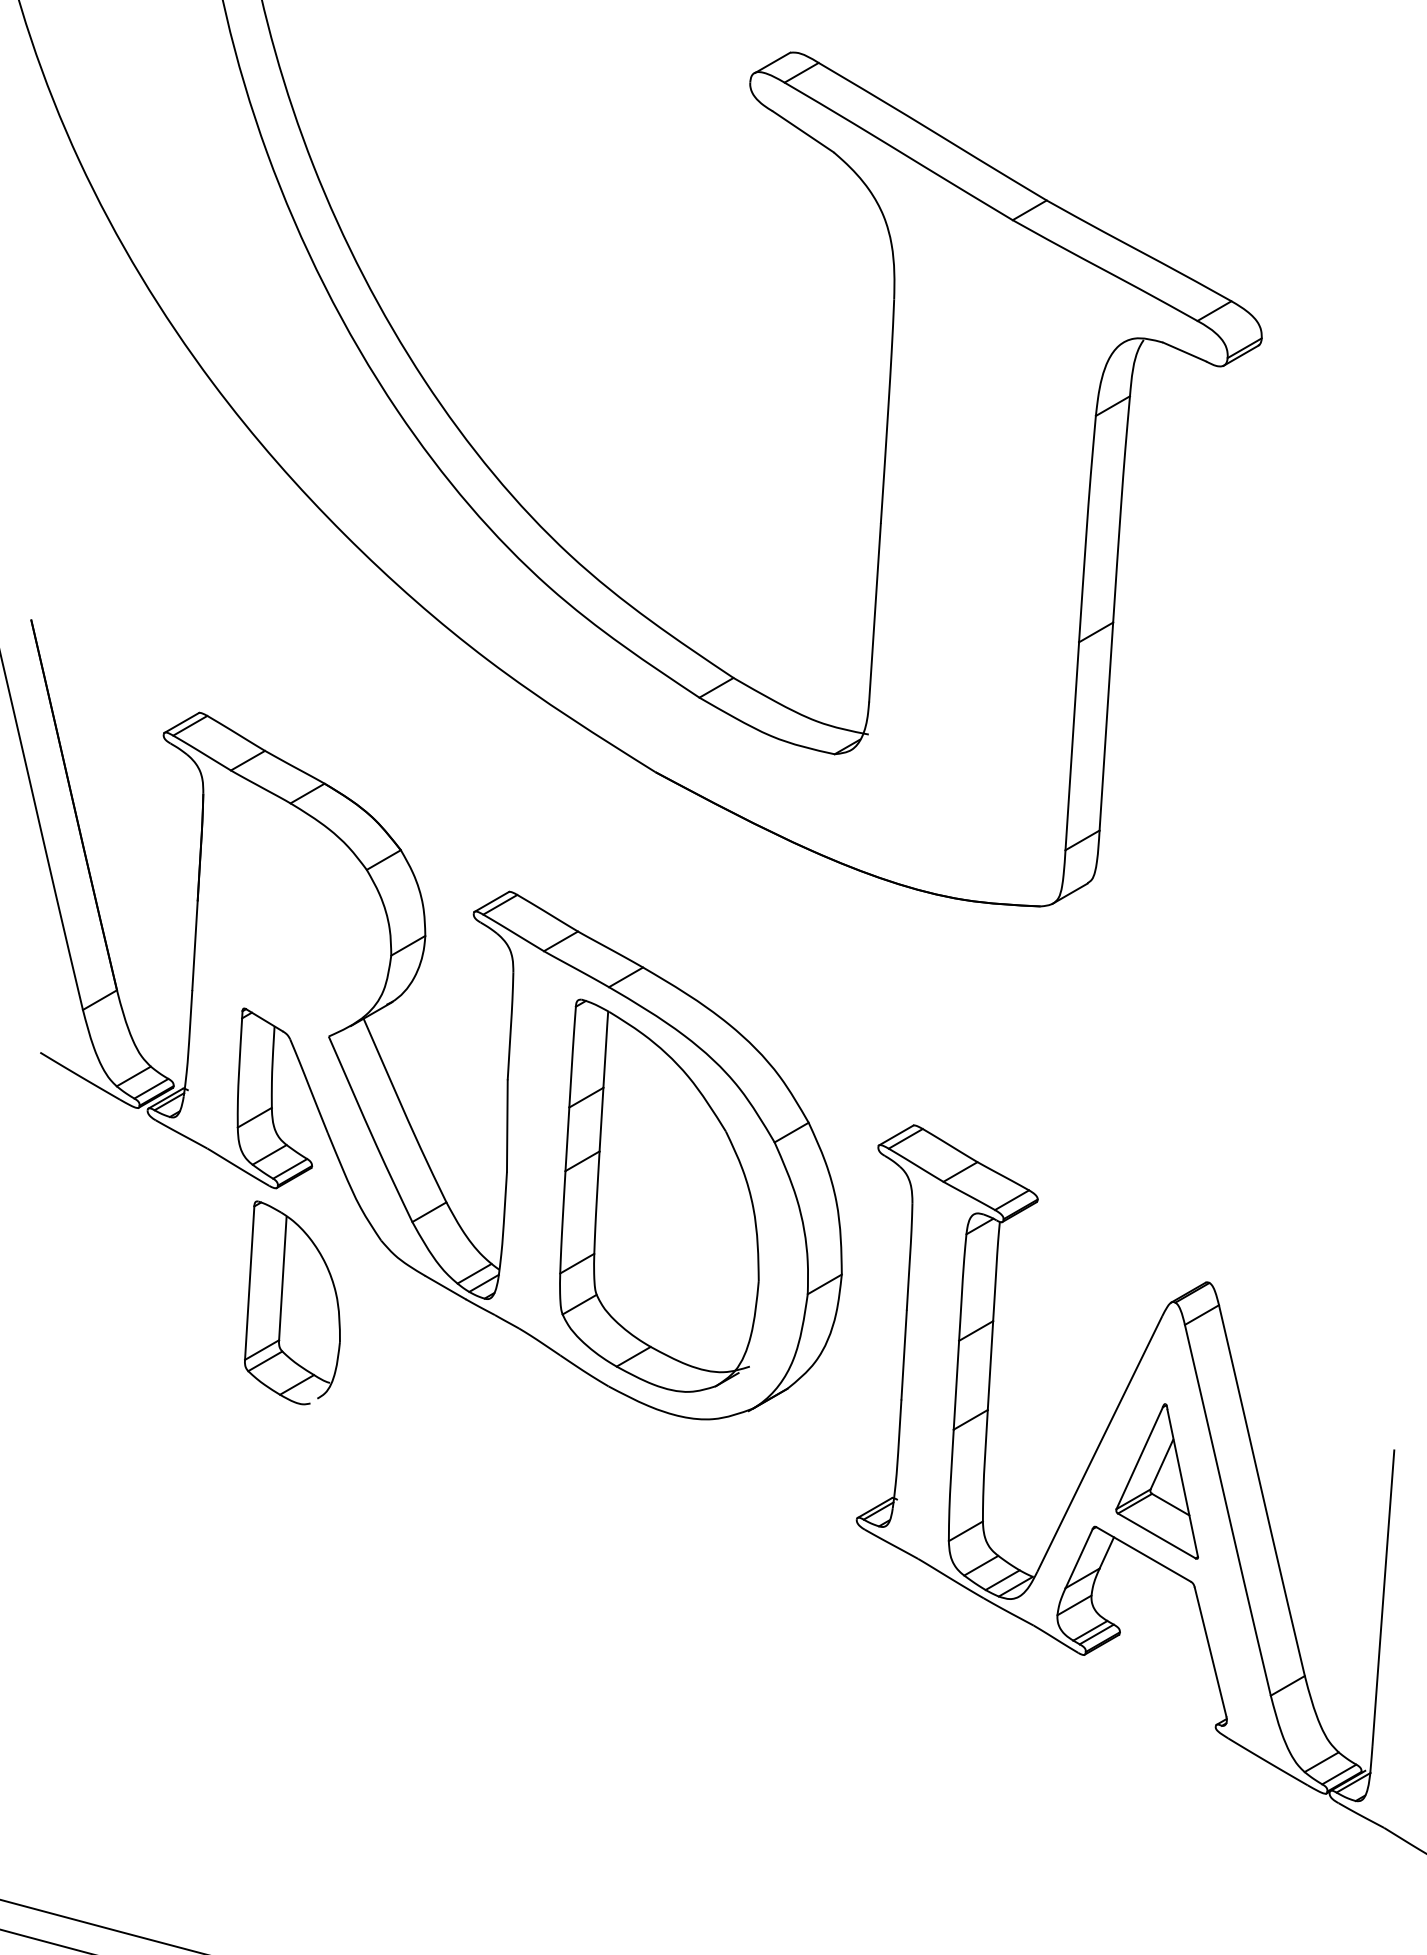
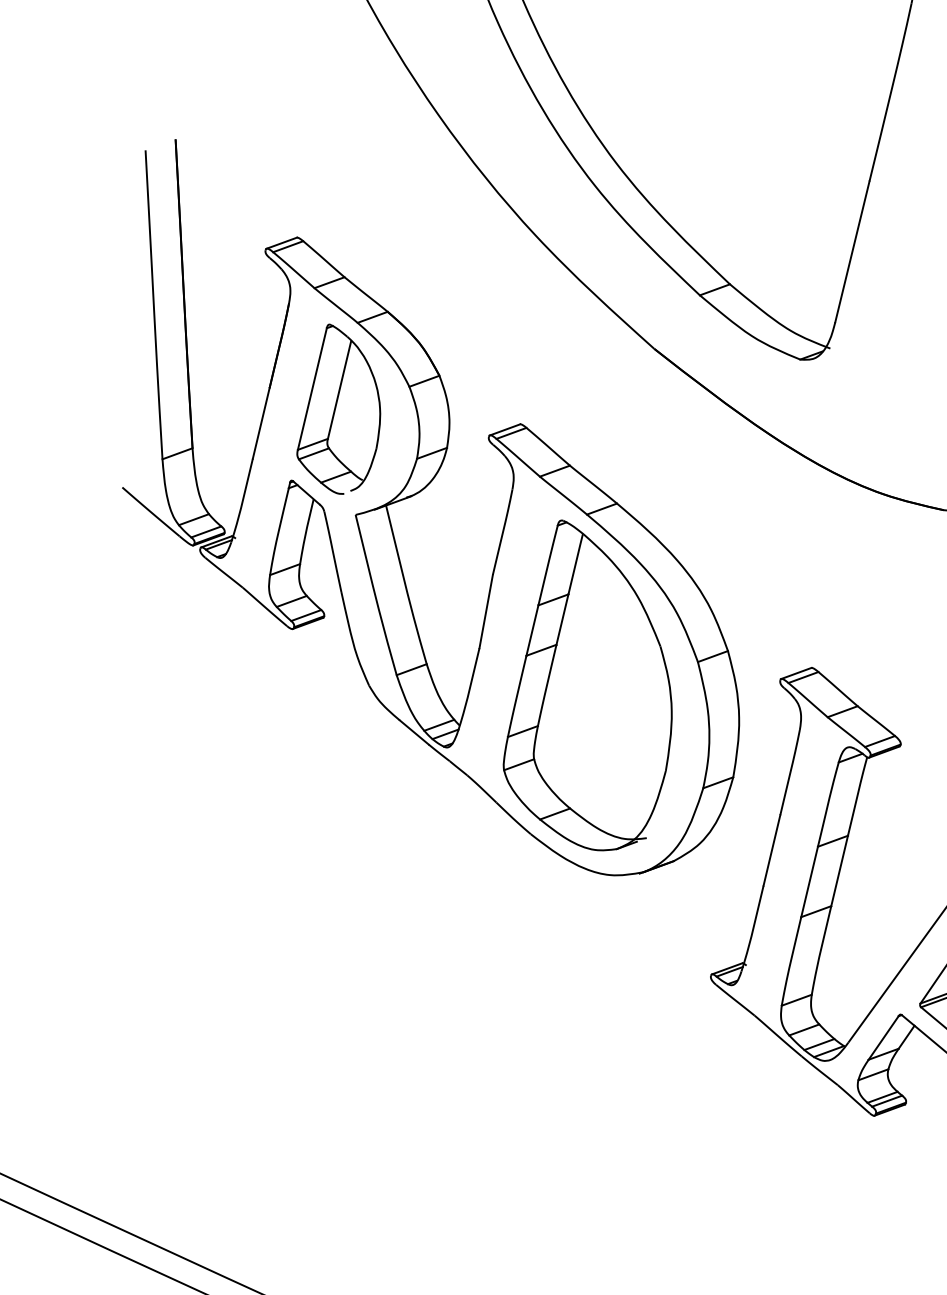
part: (292, 1302) -> (343, 410), moved

